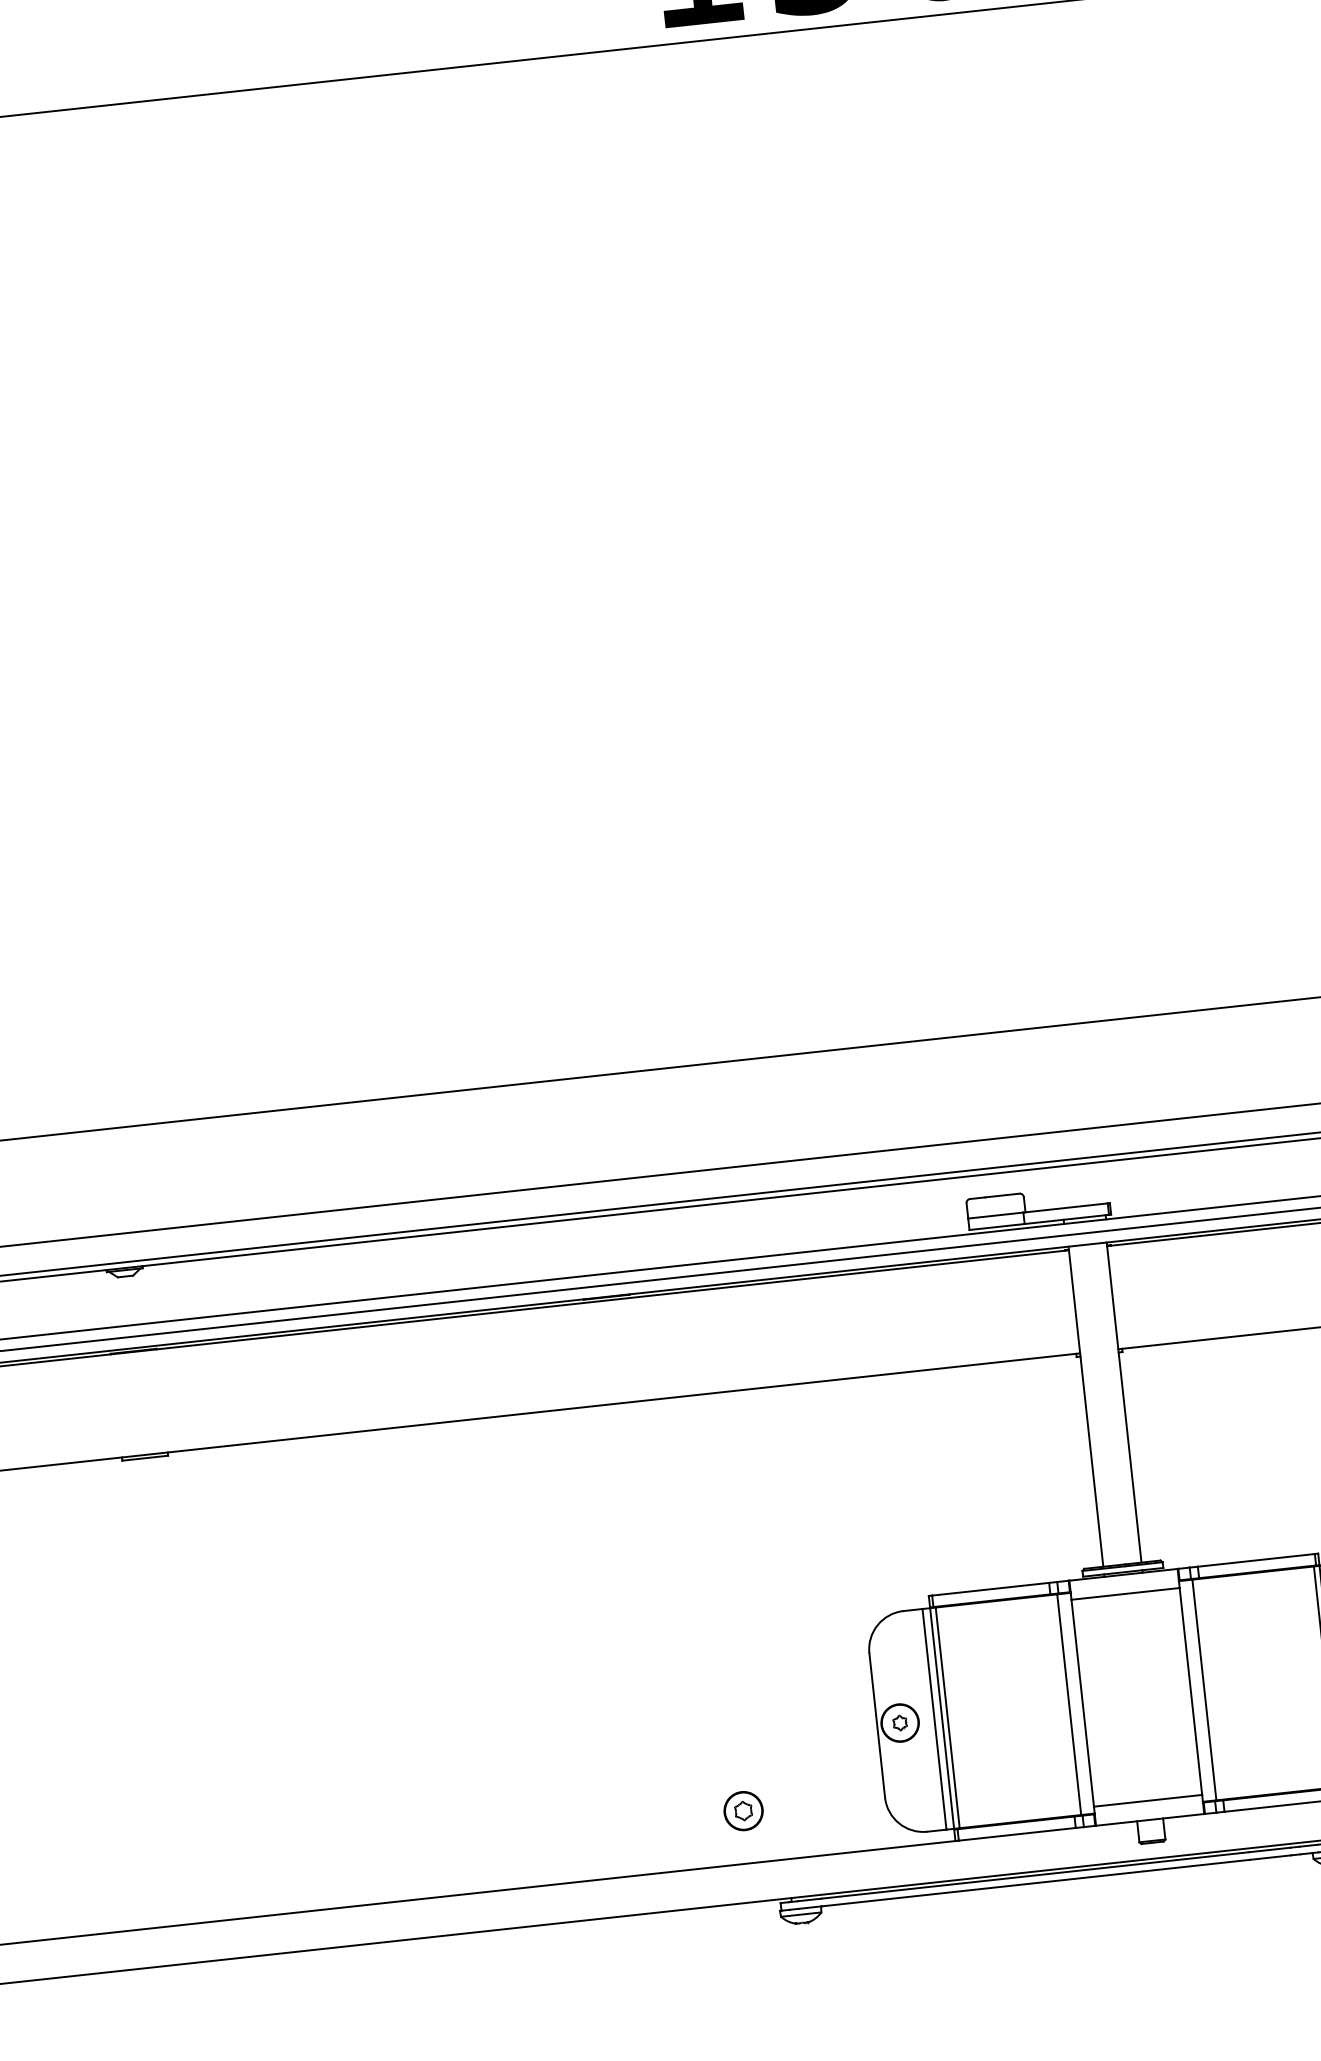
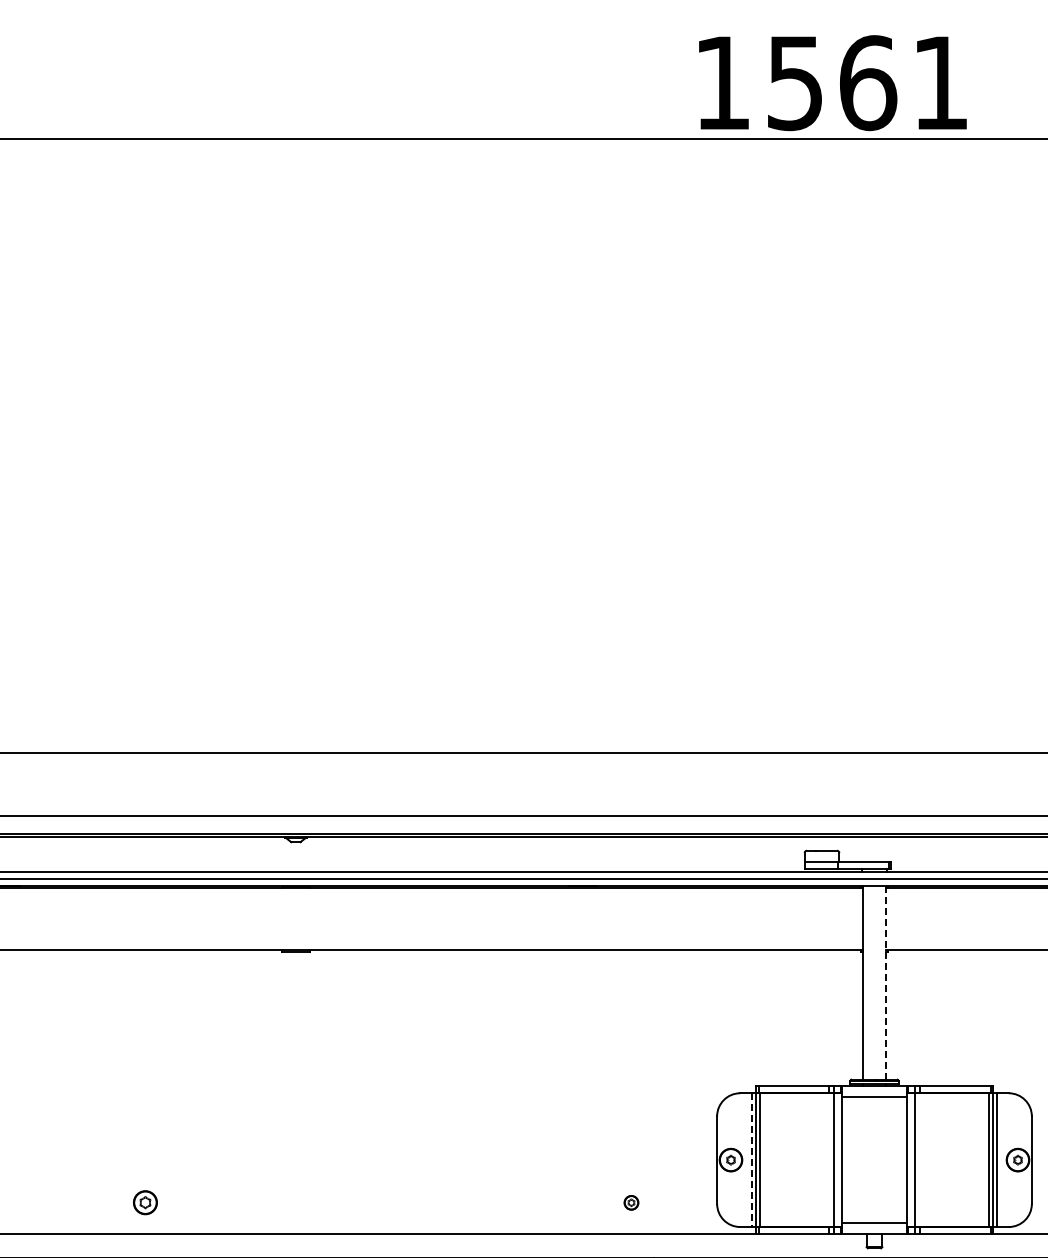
line: (1124, 1402) -> (886, 982), solid -> dashed
line: (934, 1719) -> (751, 1160), solid -> dashed
part: (743, 1810) -> (631, 1202), size x0.6

